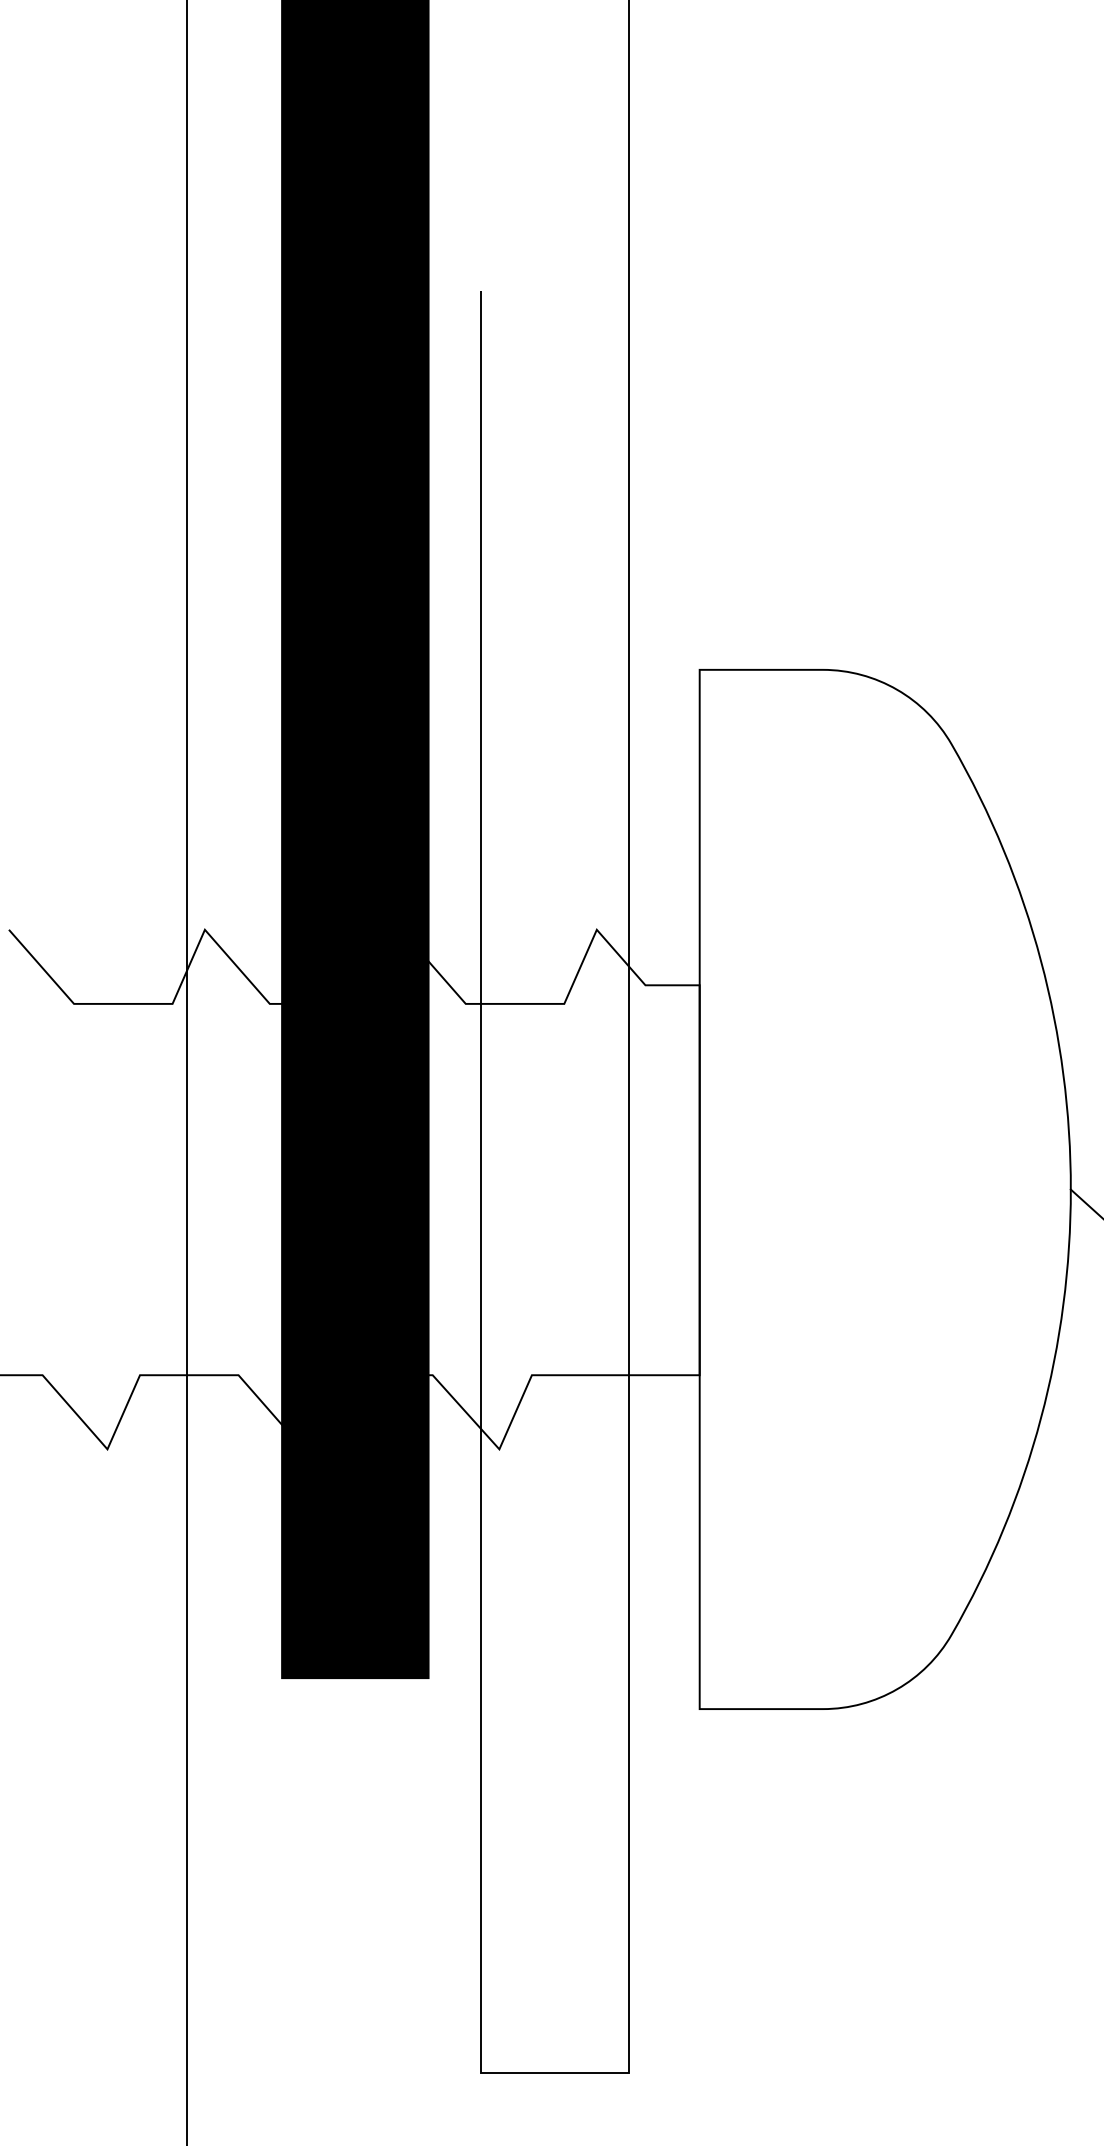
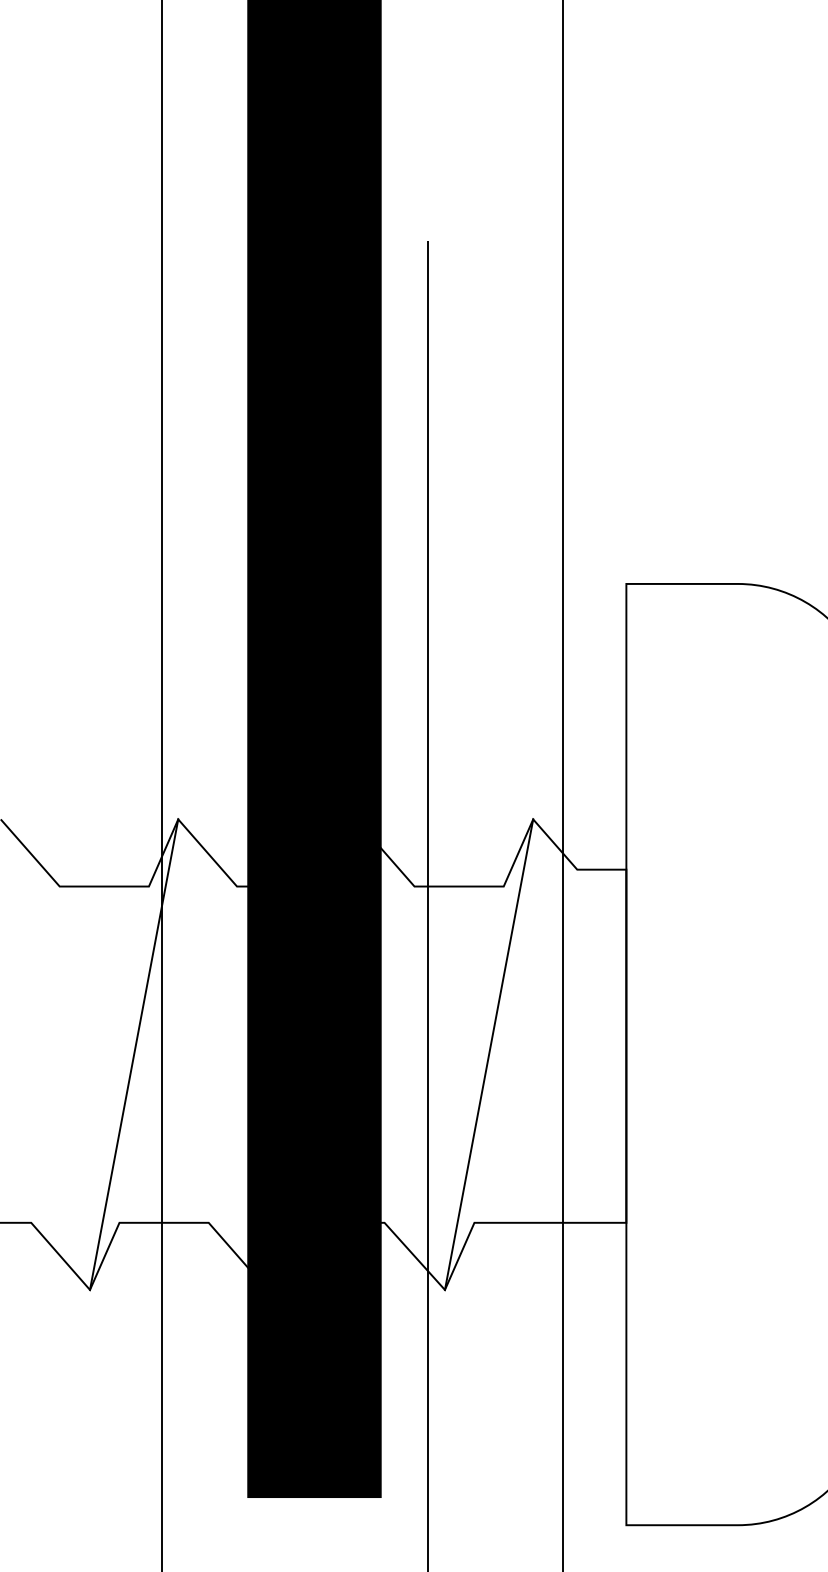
line: (155, 1189) -> (133, 1054), added
line: (547, 1189) -> (488, 1054), added

